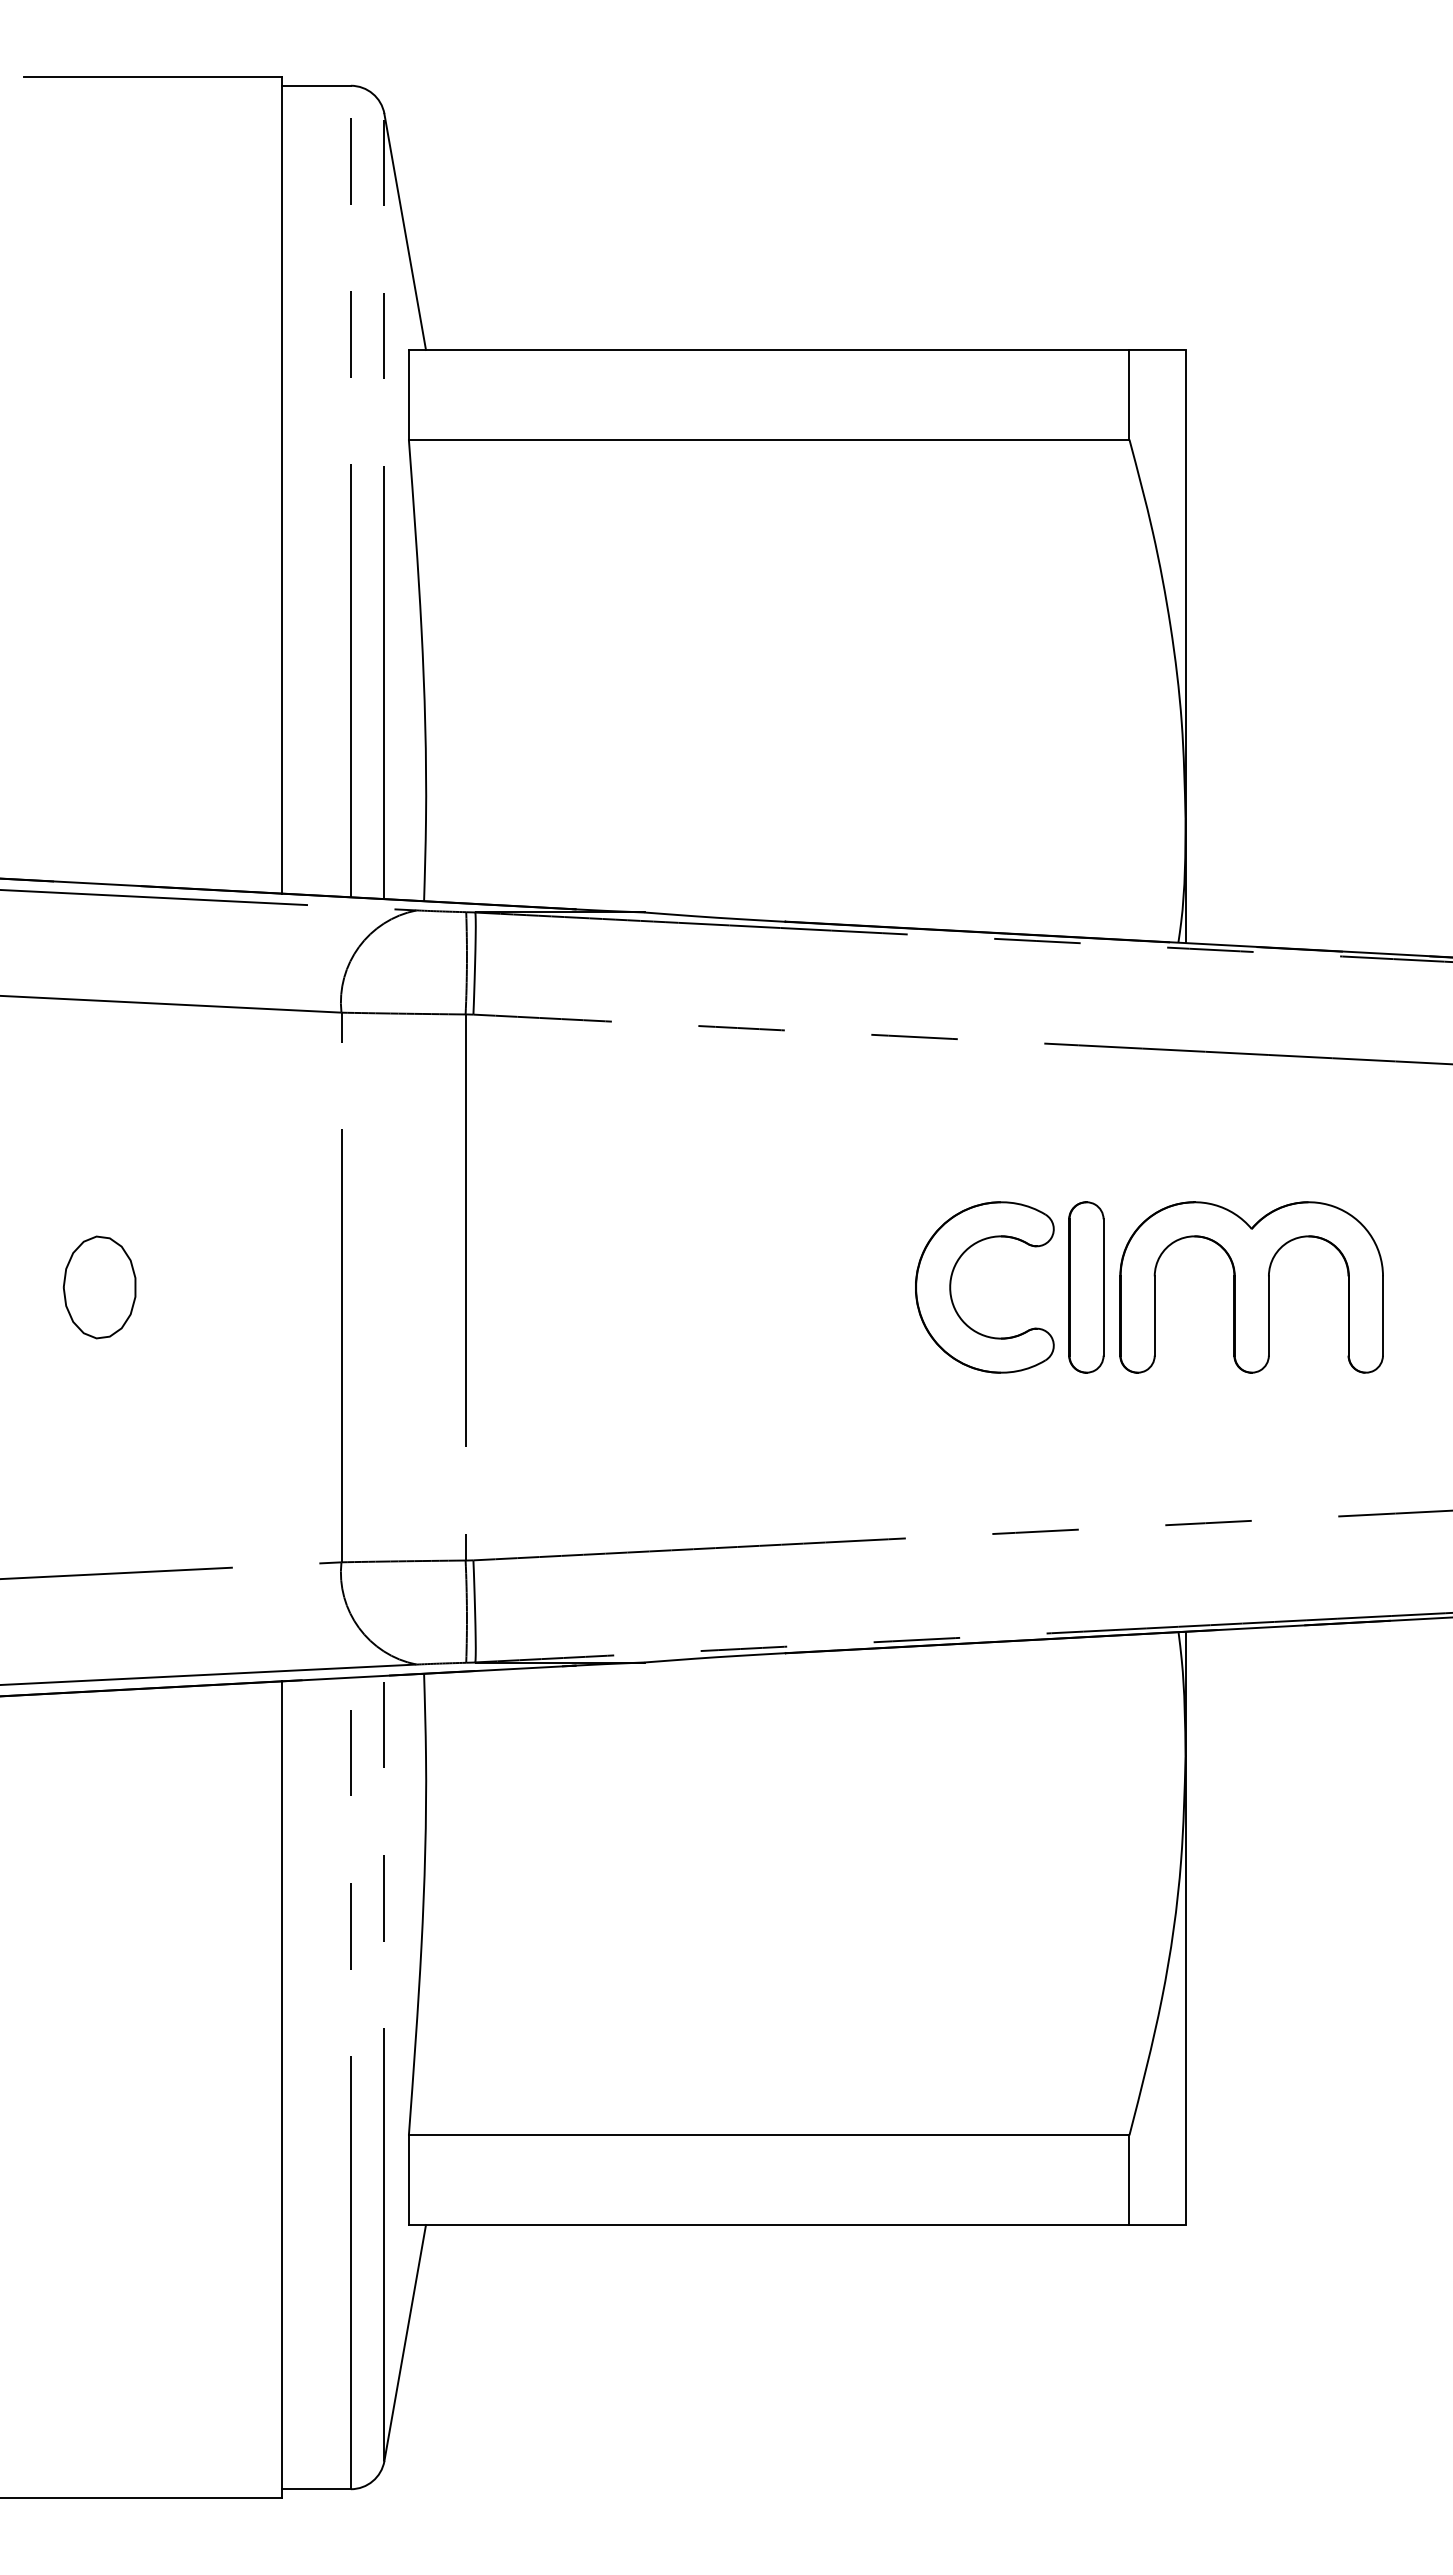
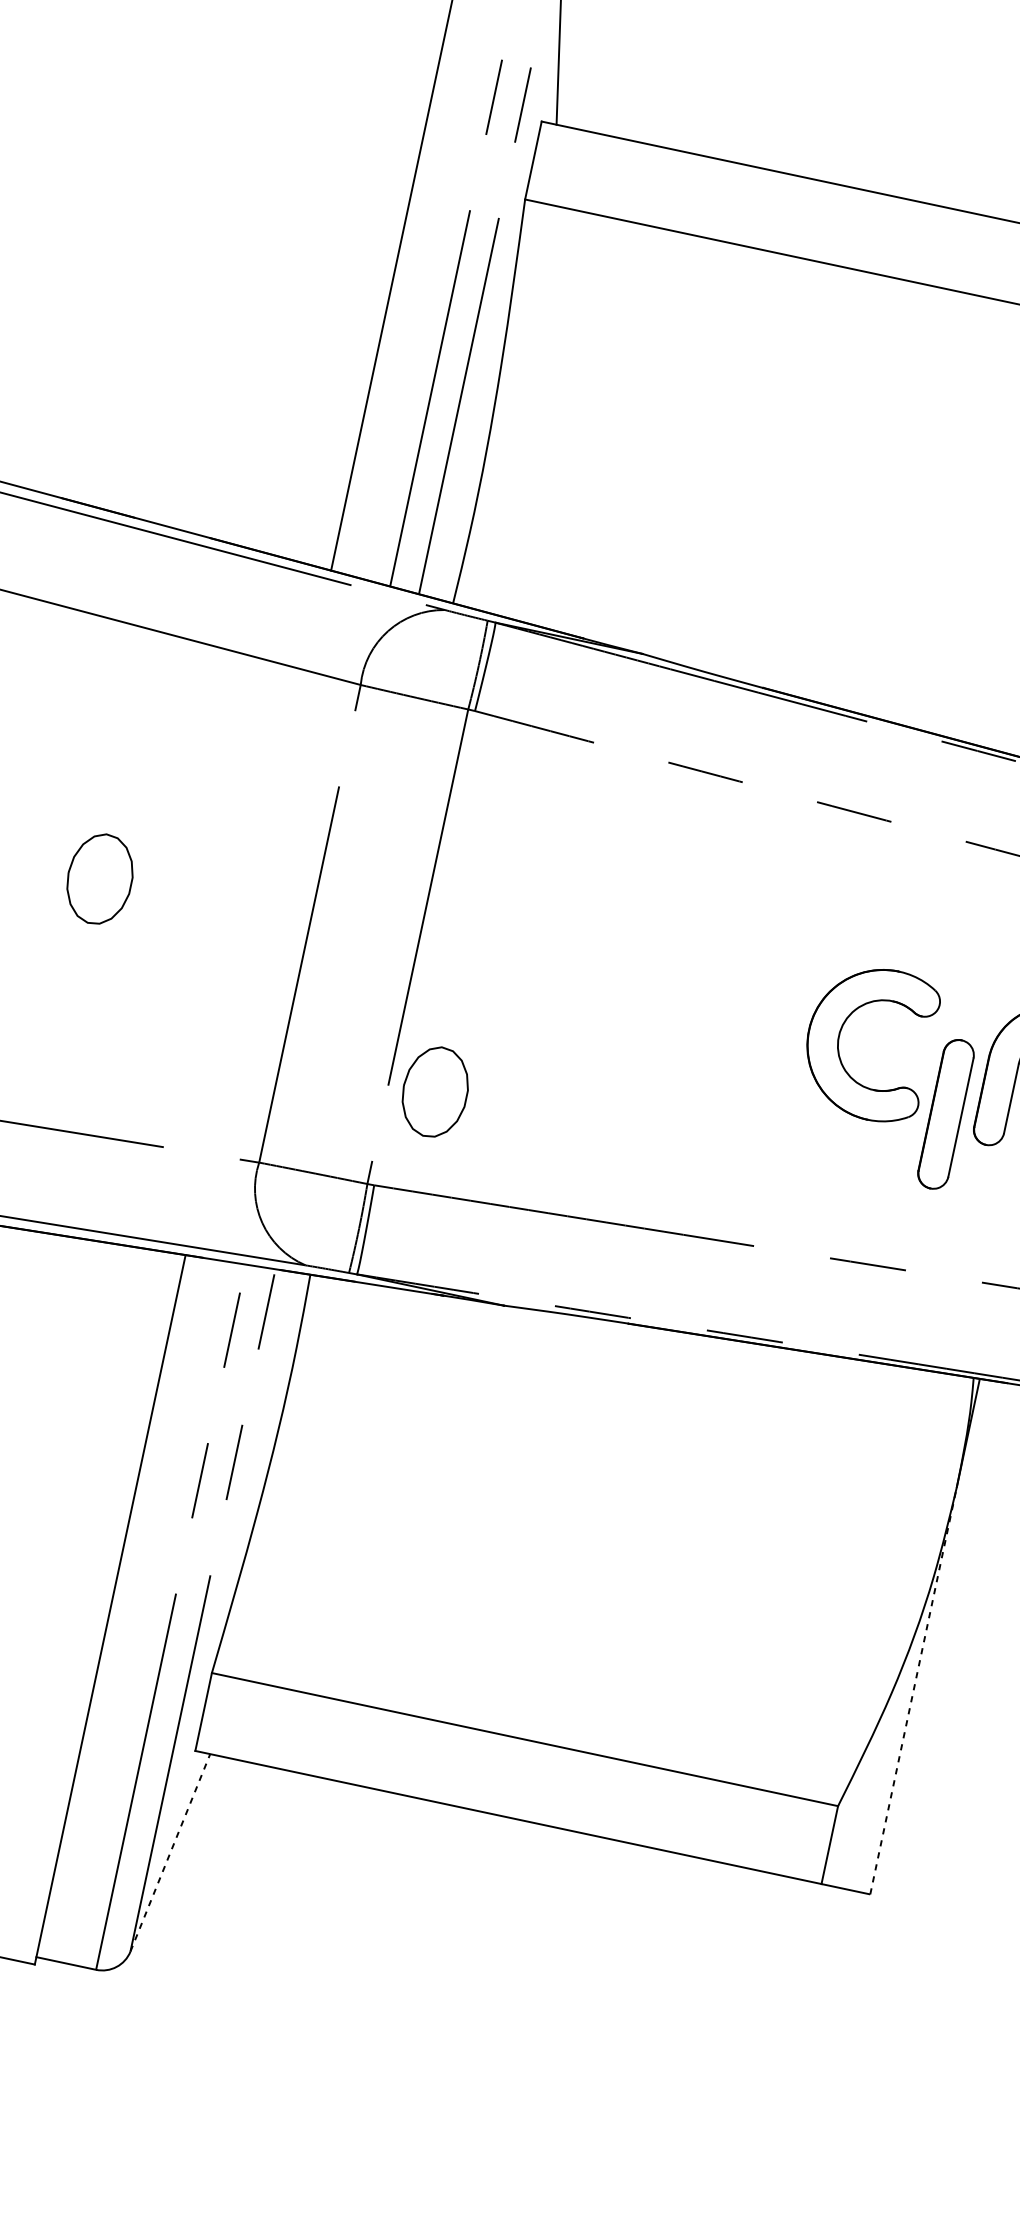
part: (1086, 1287) -> (946, 1114), moved
part: (518, 1443) -> (434, 1092), added
line: (1185, 1990) -> (913, 1690), solid -> dashed
line: (405, 2343) -> (170, 1853), solid -> dashed

